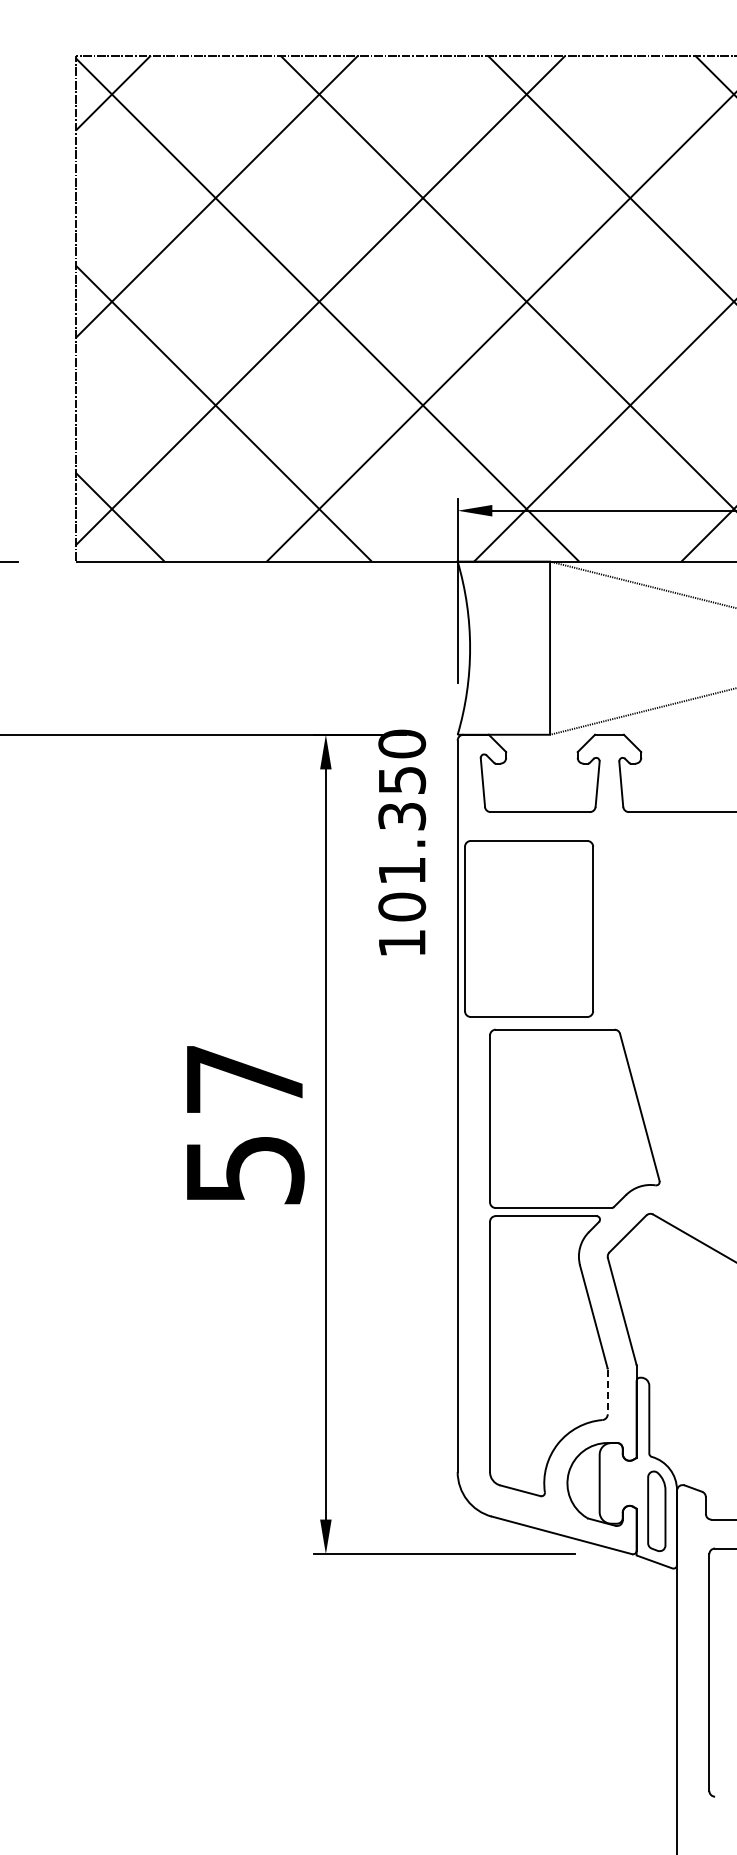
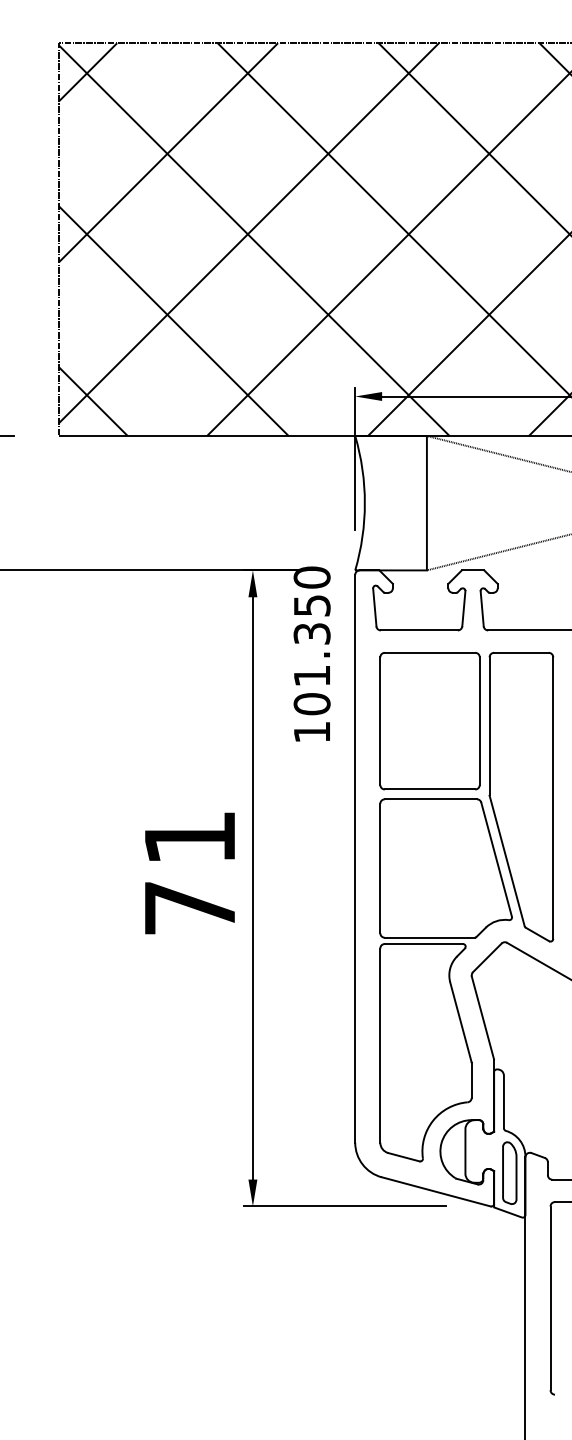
part: (528, 928) -> (429, 720), moved
part: (671, 1026) -> (521, 796), added
text: (245, 1125) -> (190, 873), 57 -> 71
line: (607, 1392) -> (471, 1080), dashed -> solid

